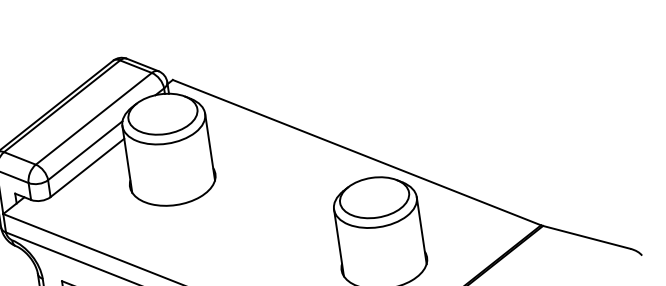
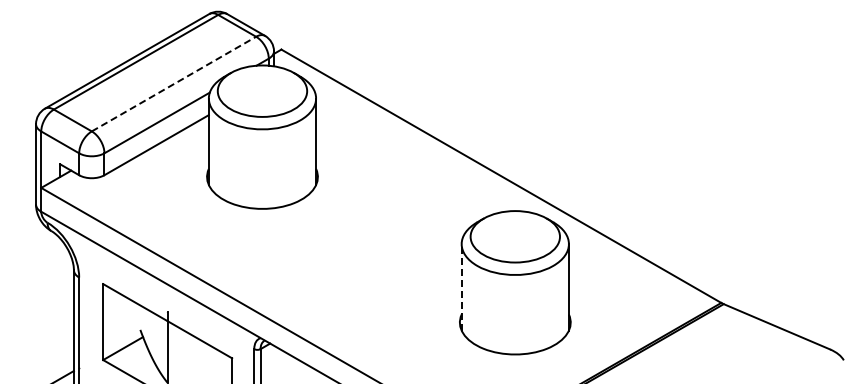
line: (93, 119) -> (173, 84), solid -> dashed
line: (338, 242) -> (461, 286), solid -> dashed

